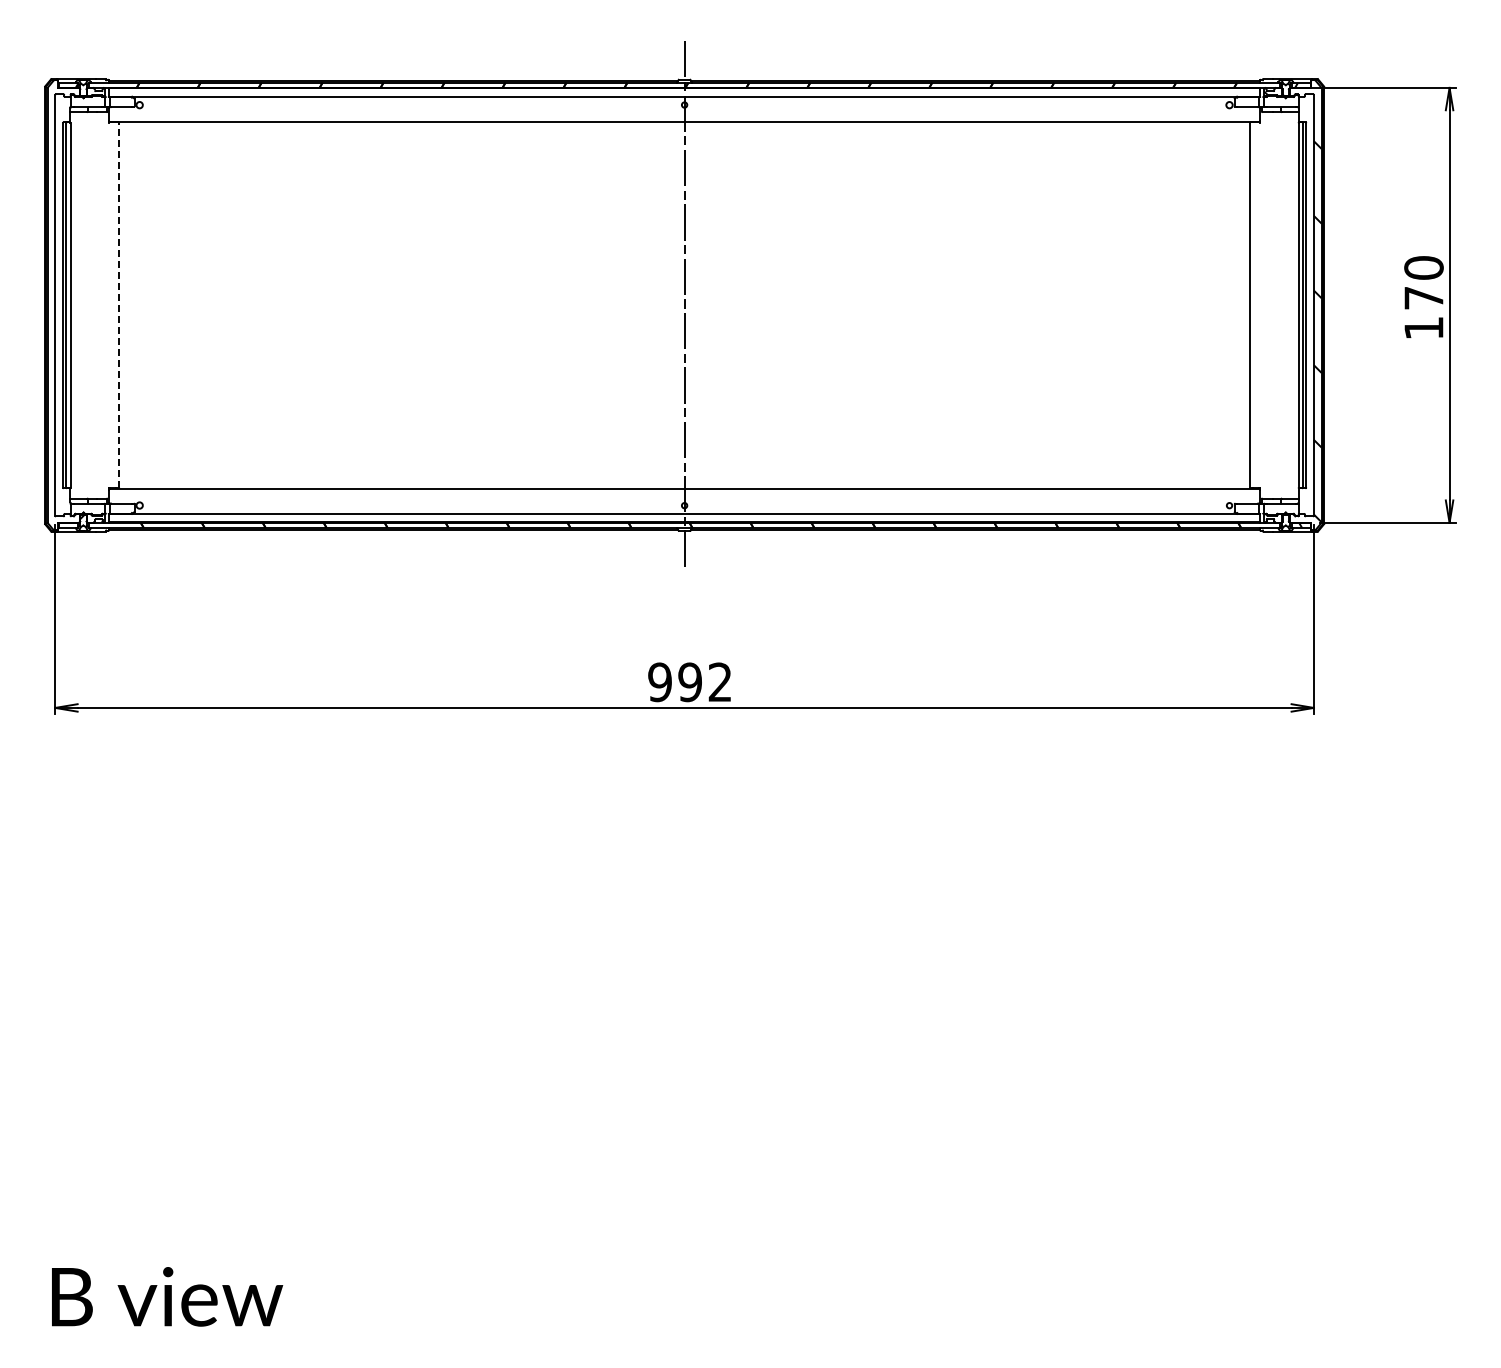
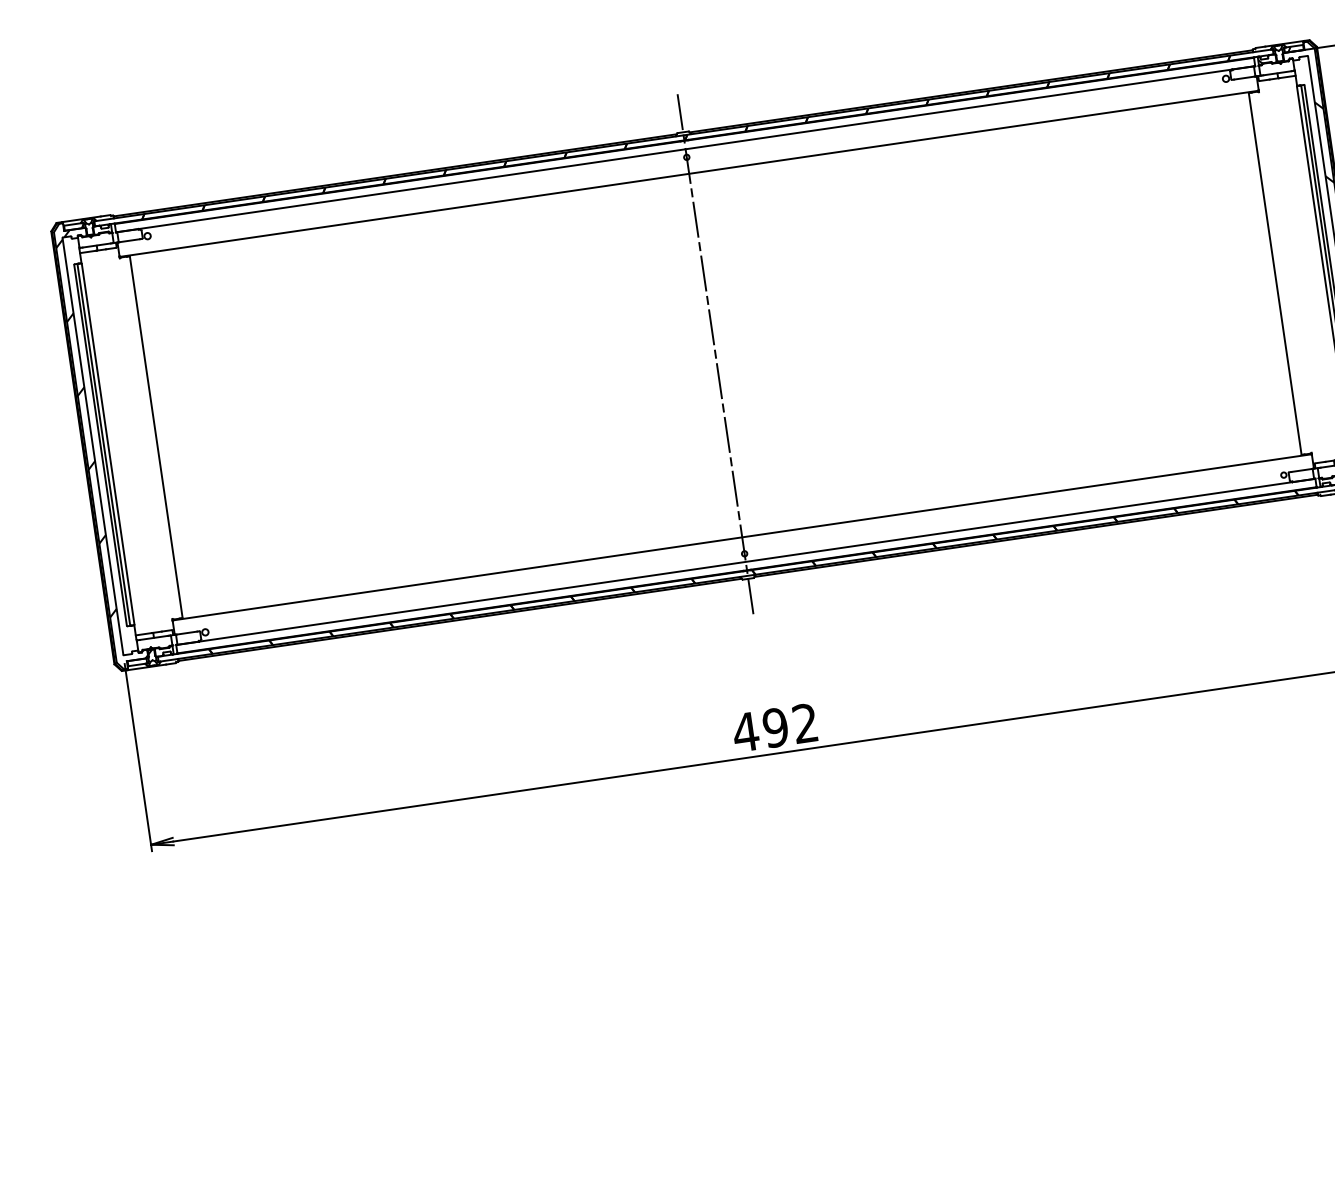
hatch: (63, 304) -> (100, 444), added
line: (119, 304) -> (156, 436), dashed -> solid
text: (659, 682) -> (745, 732), 992 -> 492

